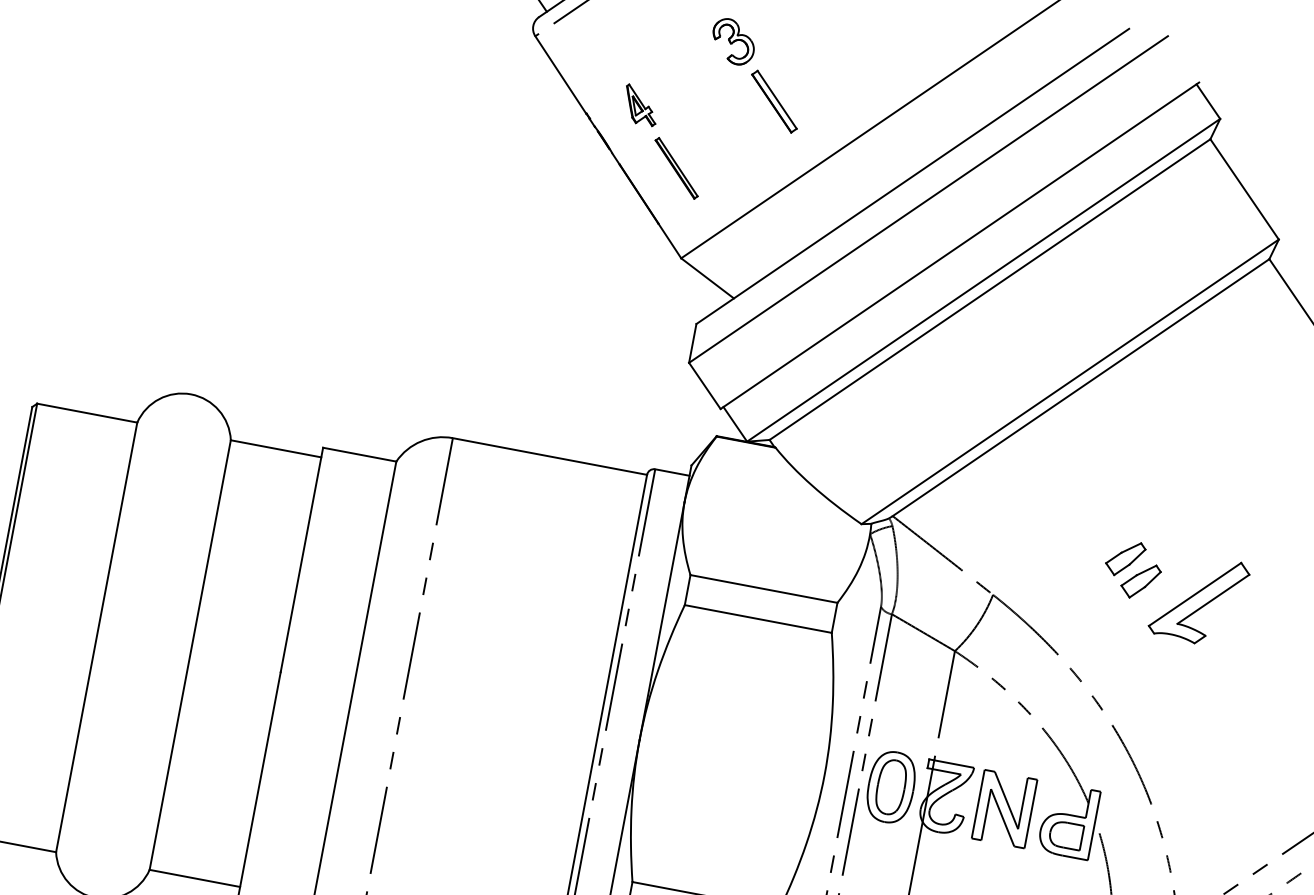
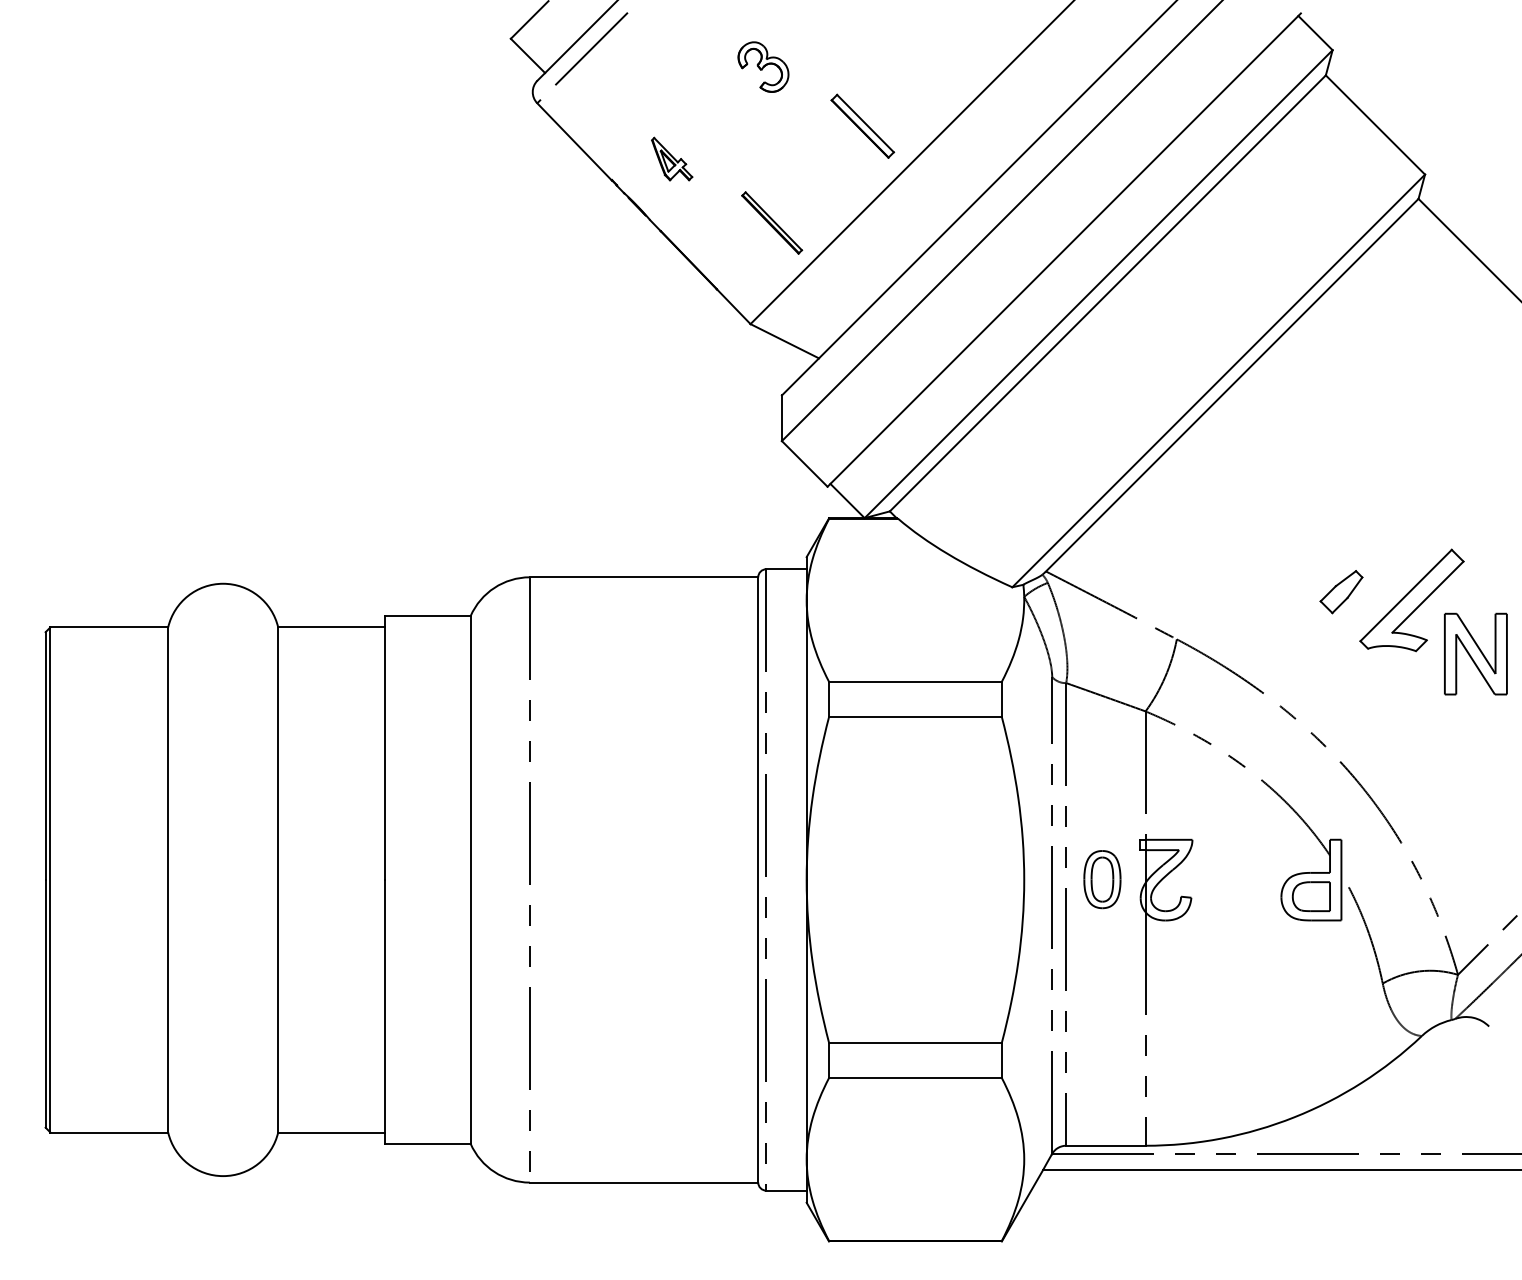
part: (774, 100) -> (862, 125), moved
part: (677, 168) -> (772, 222), moved
part: (1125, 558) -> (1319, 569), removed
part: (891, 787) -> (1102, 879), size x0.7
part: (1004, 808) -> (1475, 653), moved

